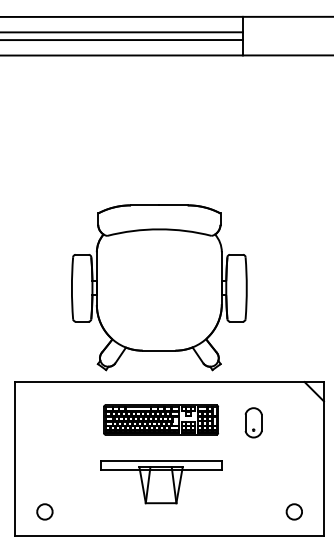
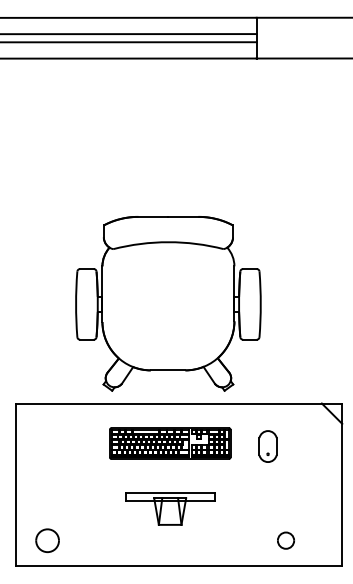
part: (160, 482) -> (169, 509), size x0.7
part: (44, 511) -> (47, 540), size x1.4
part: (293, 511) -> (285, 540), moved

